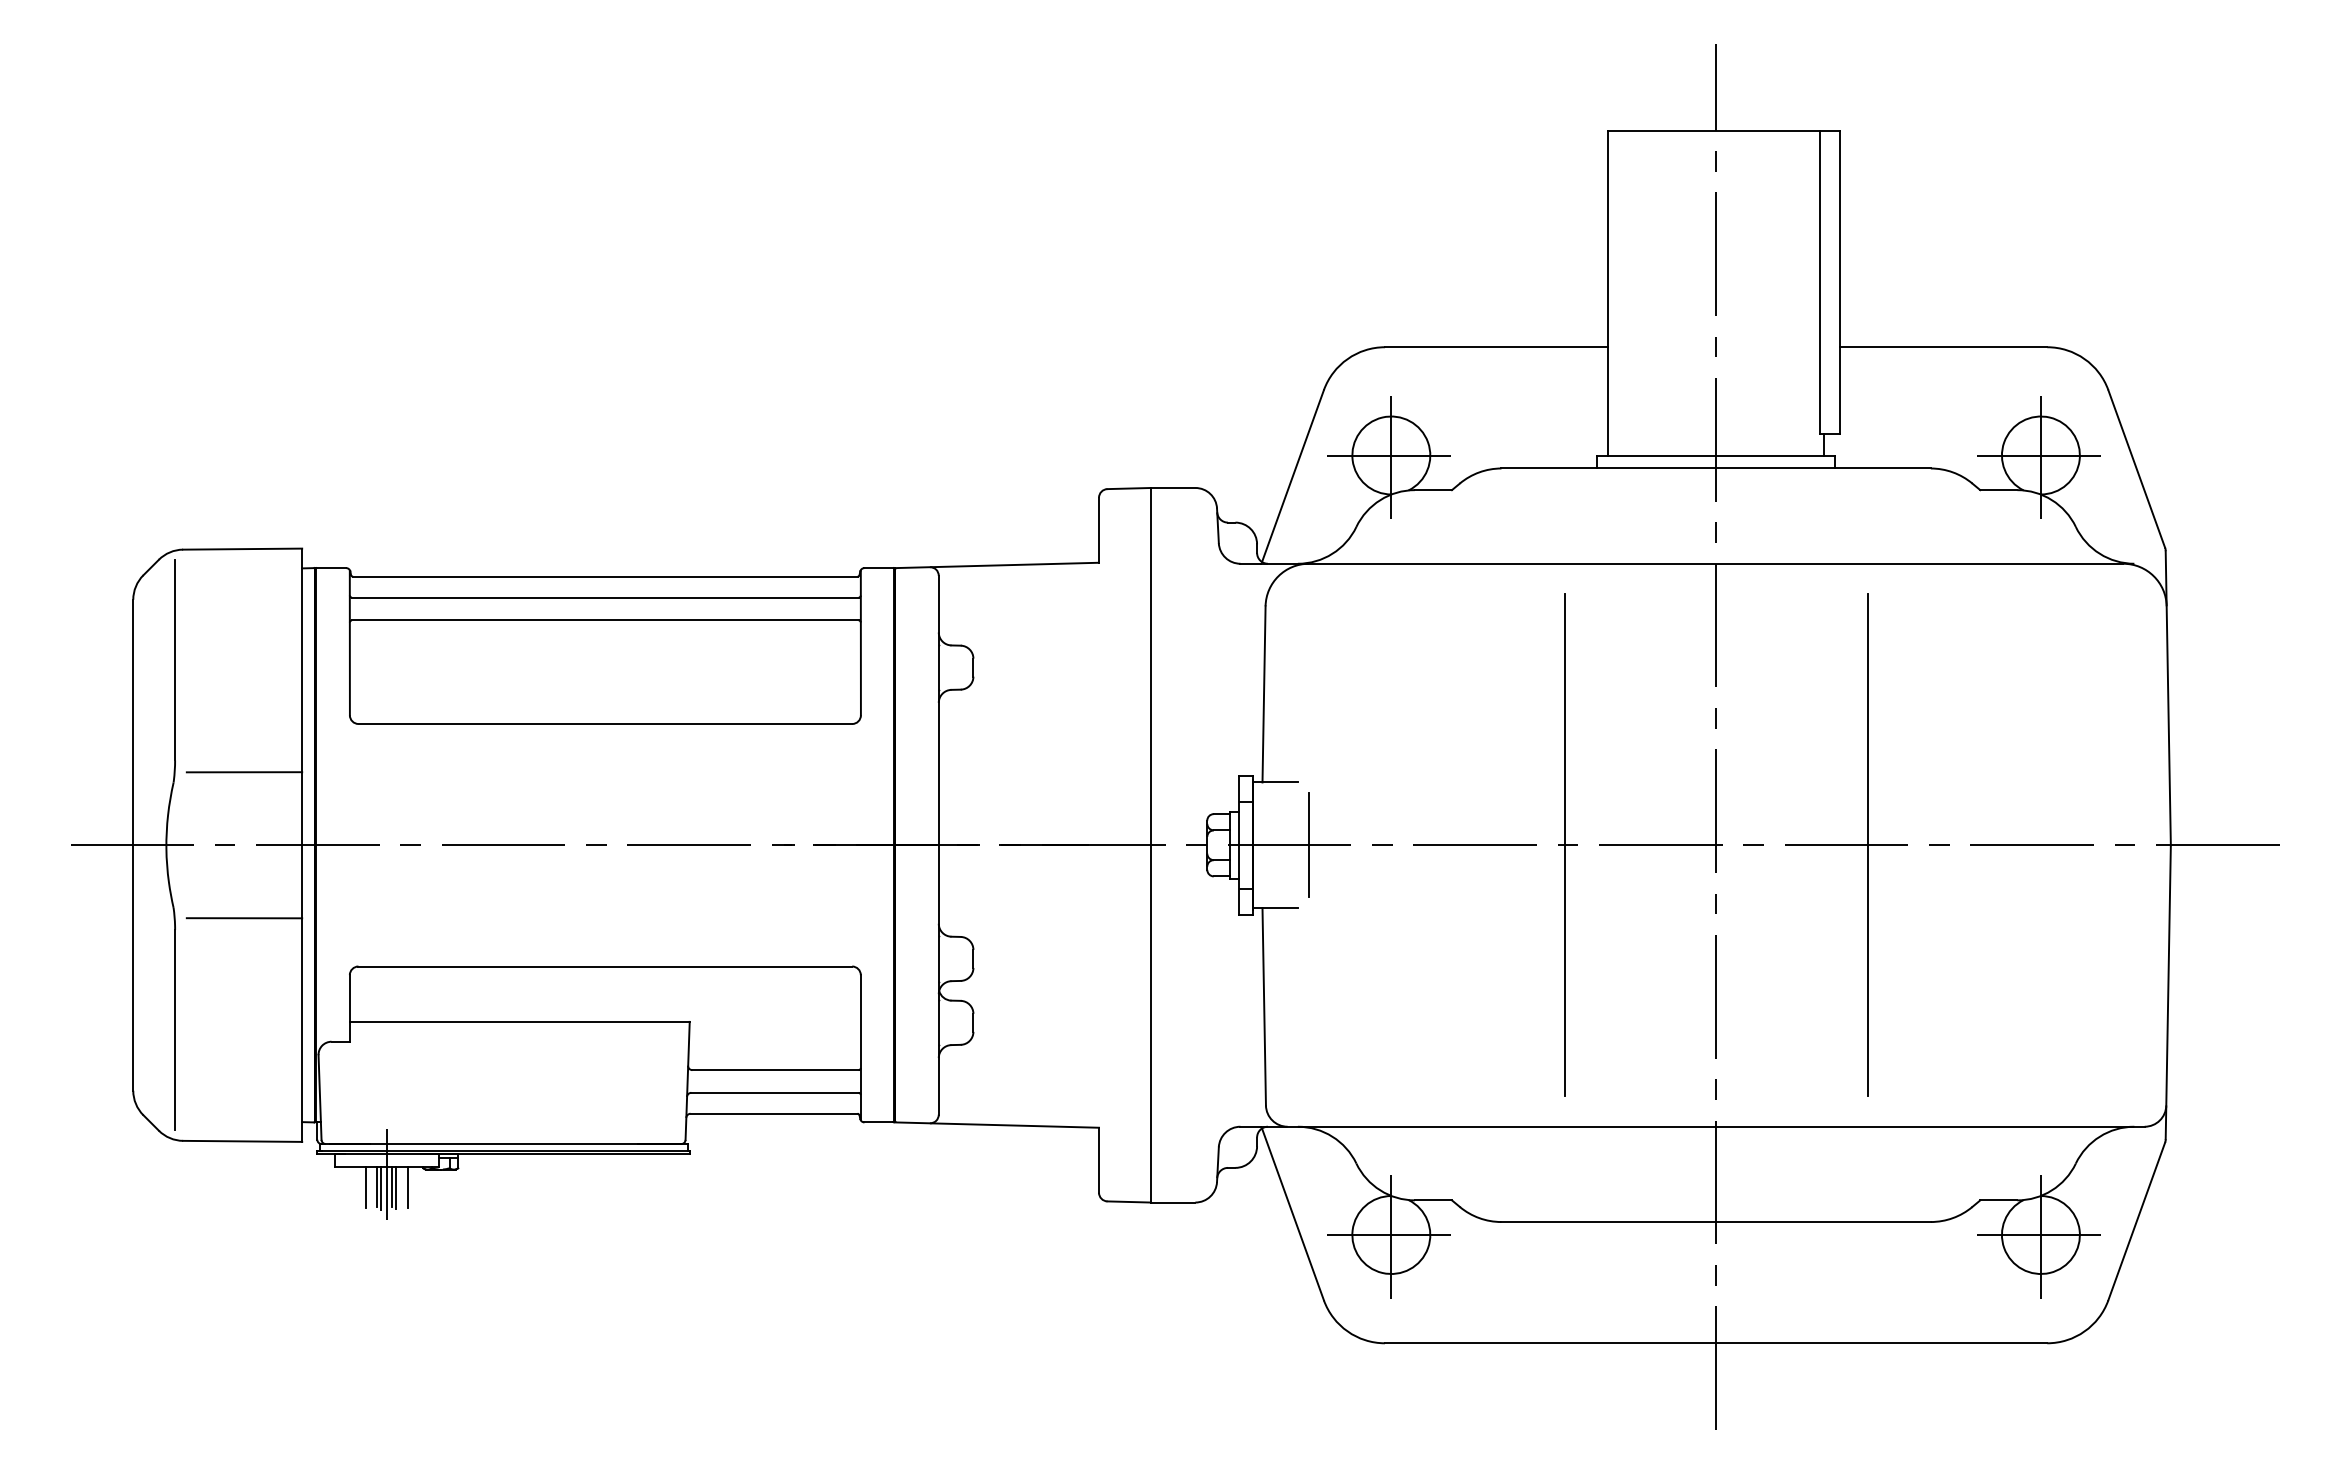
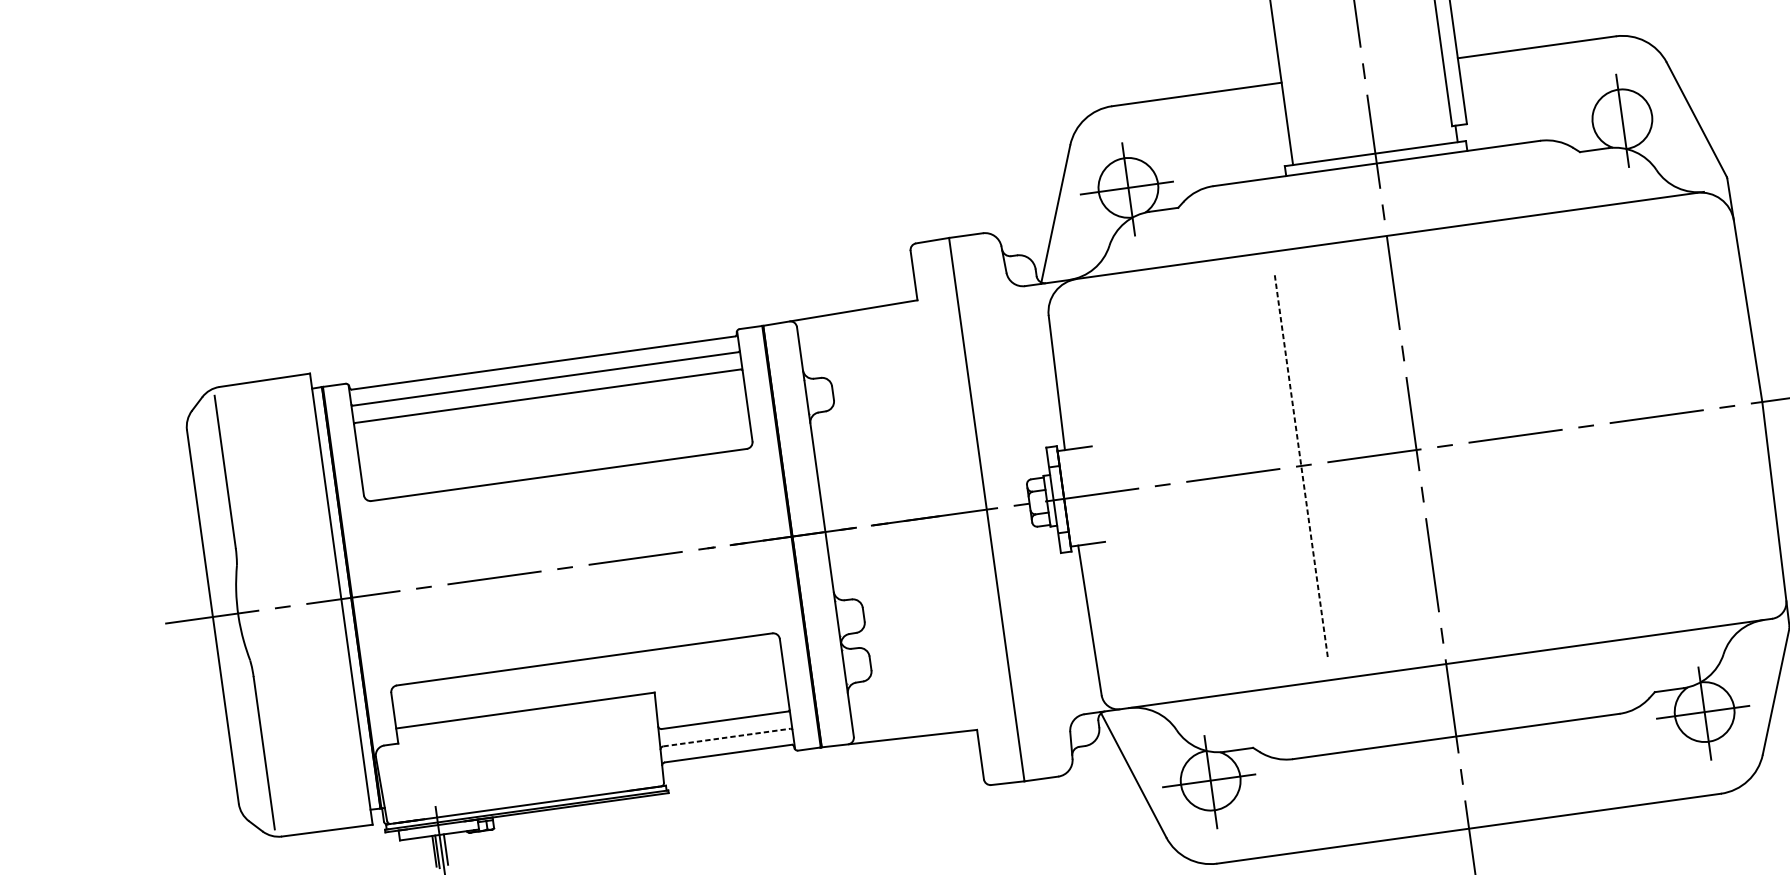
line: (2040, 455) -> (1622, 119), removed
line: (244, 772) -> (289, 549), removed
line: (1564, 844) -> (1301, 465), solid -> dashed
line: (1308, 845) -> (1106, 493), removed
line: (1867, 845) -> (1531, 434), removed
line: (244, 918) -> (305, 660), removed
line: (775, 1092) -> (727, 737), solid -> dashed
line: (365, 1187) -> (425, 852), removed
line: (407, 1187) -> (457, 848), removed
line: (396, 1188) -> (449, 850), removed

